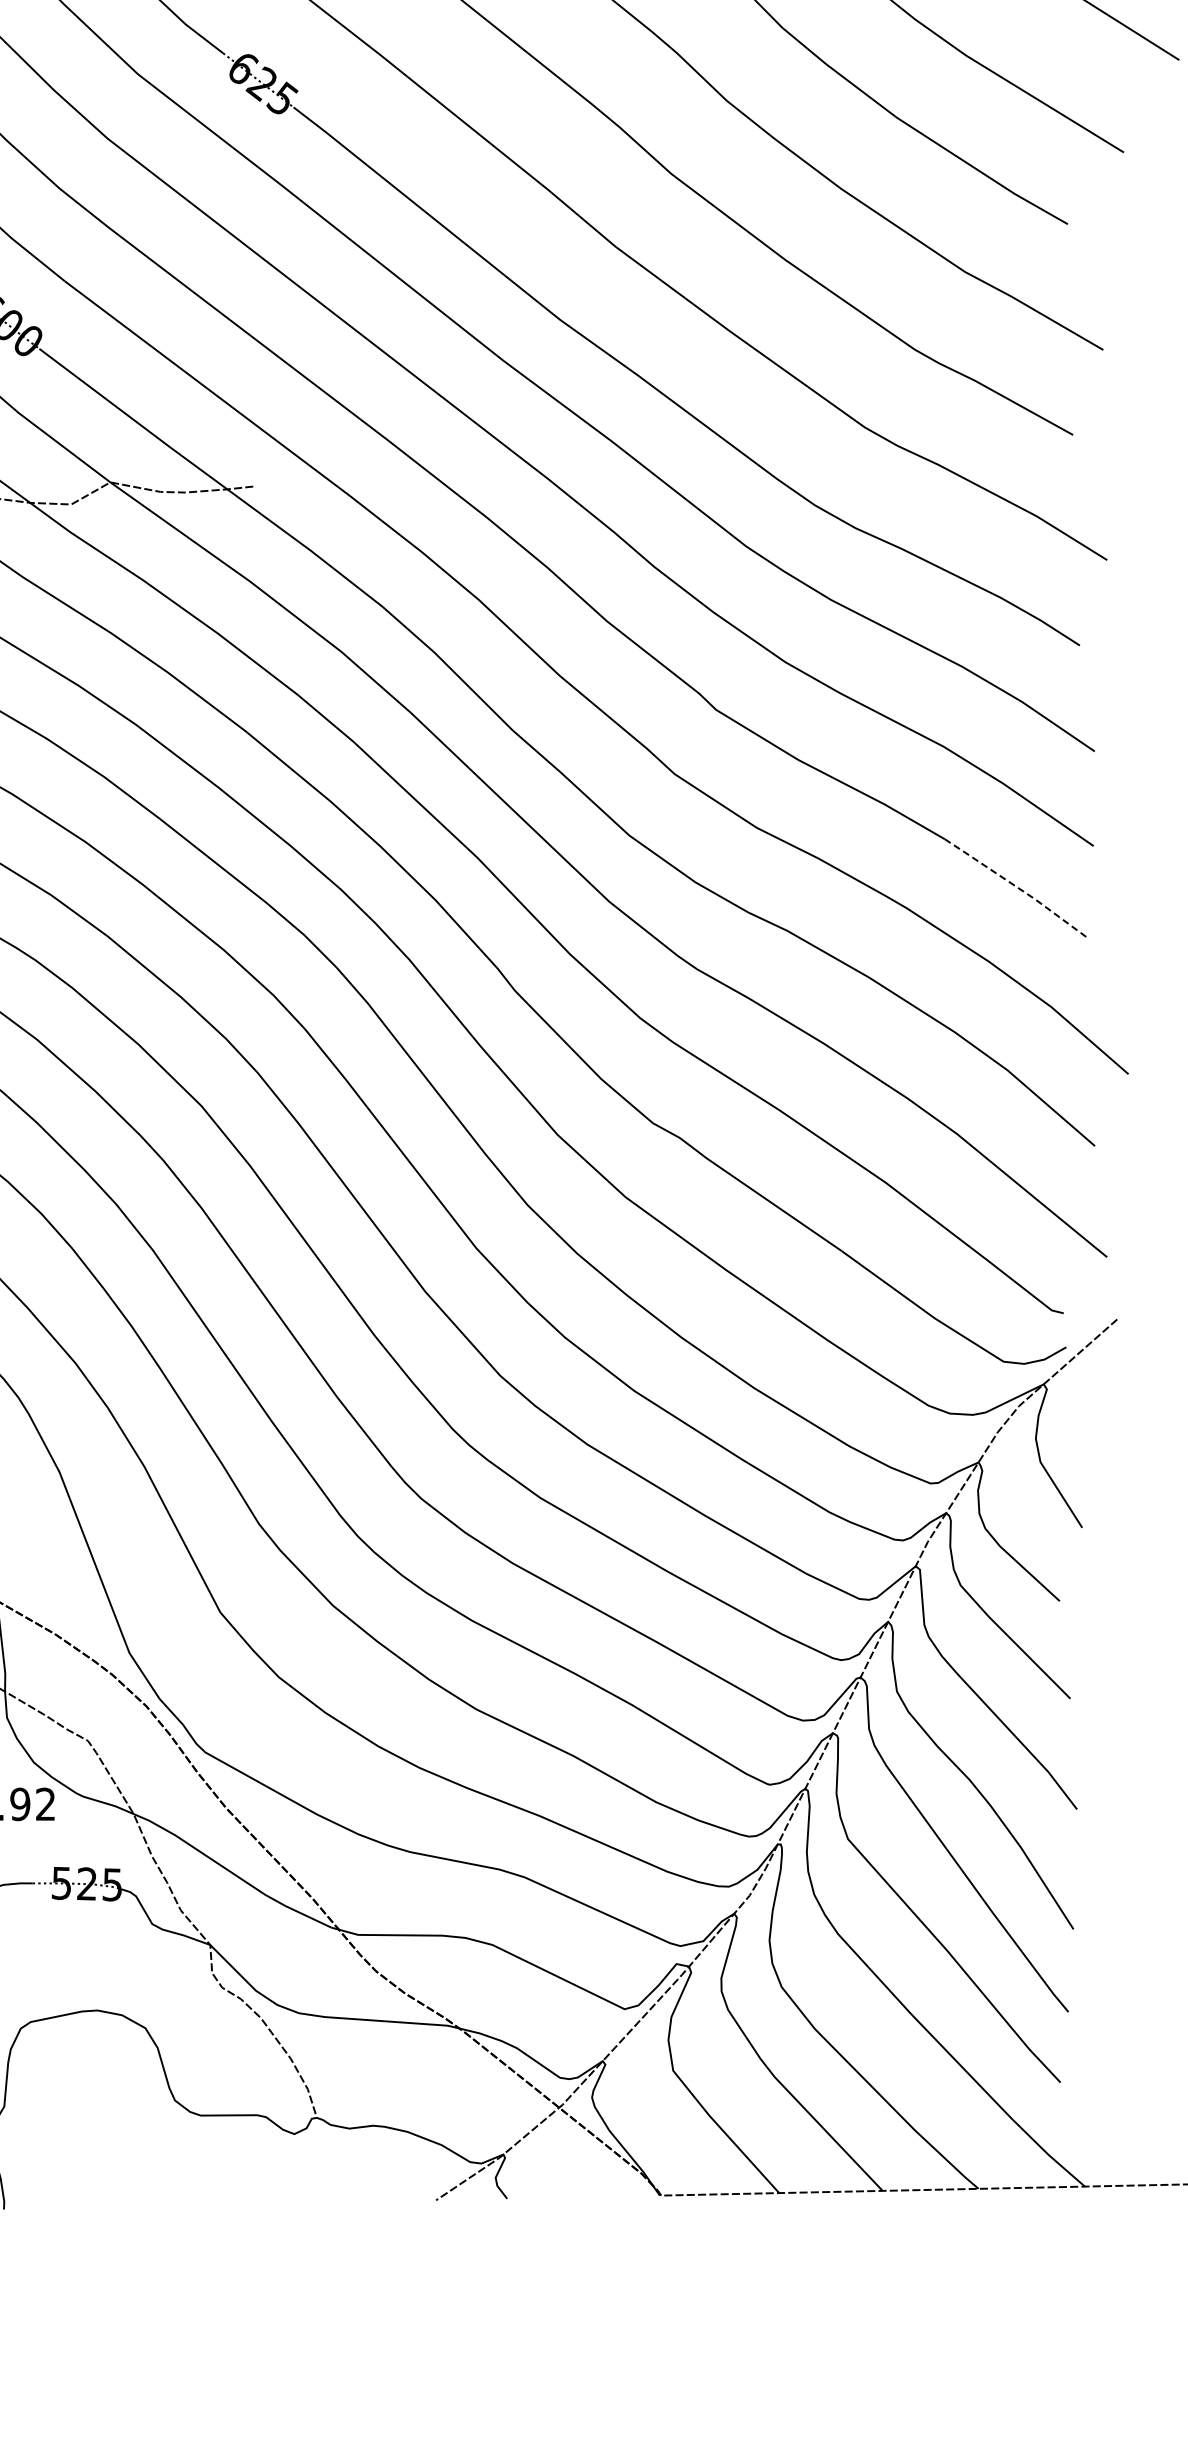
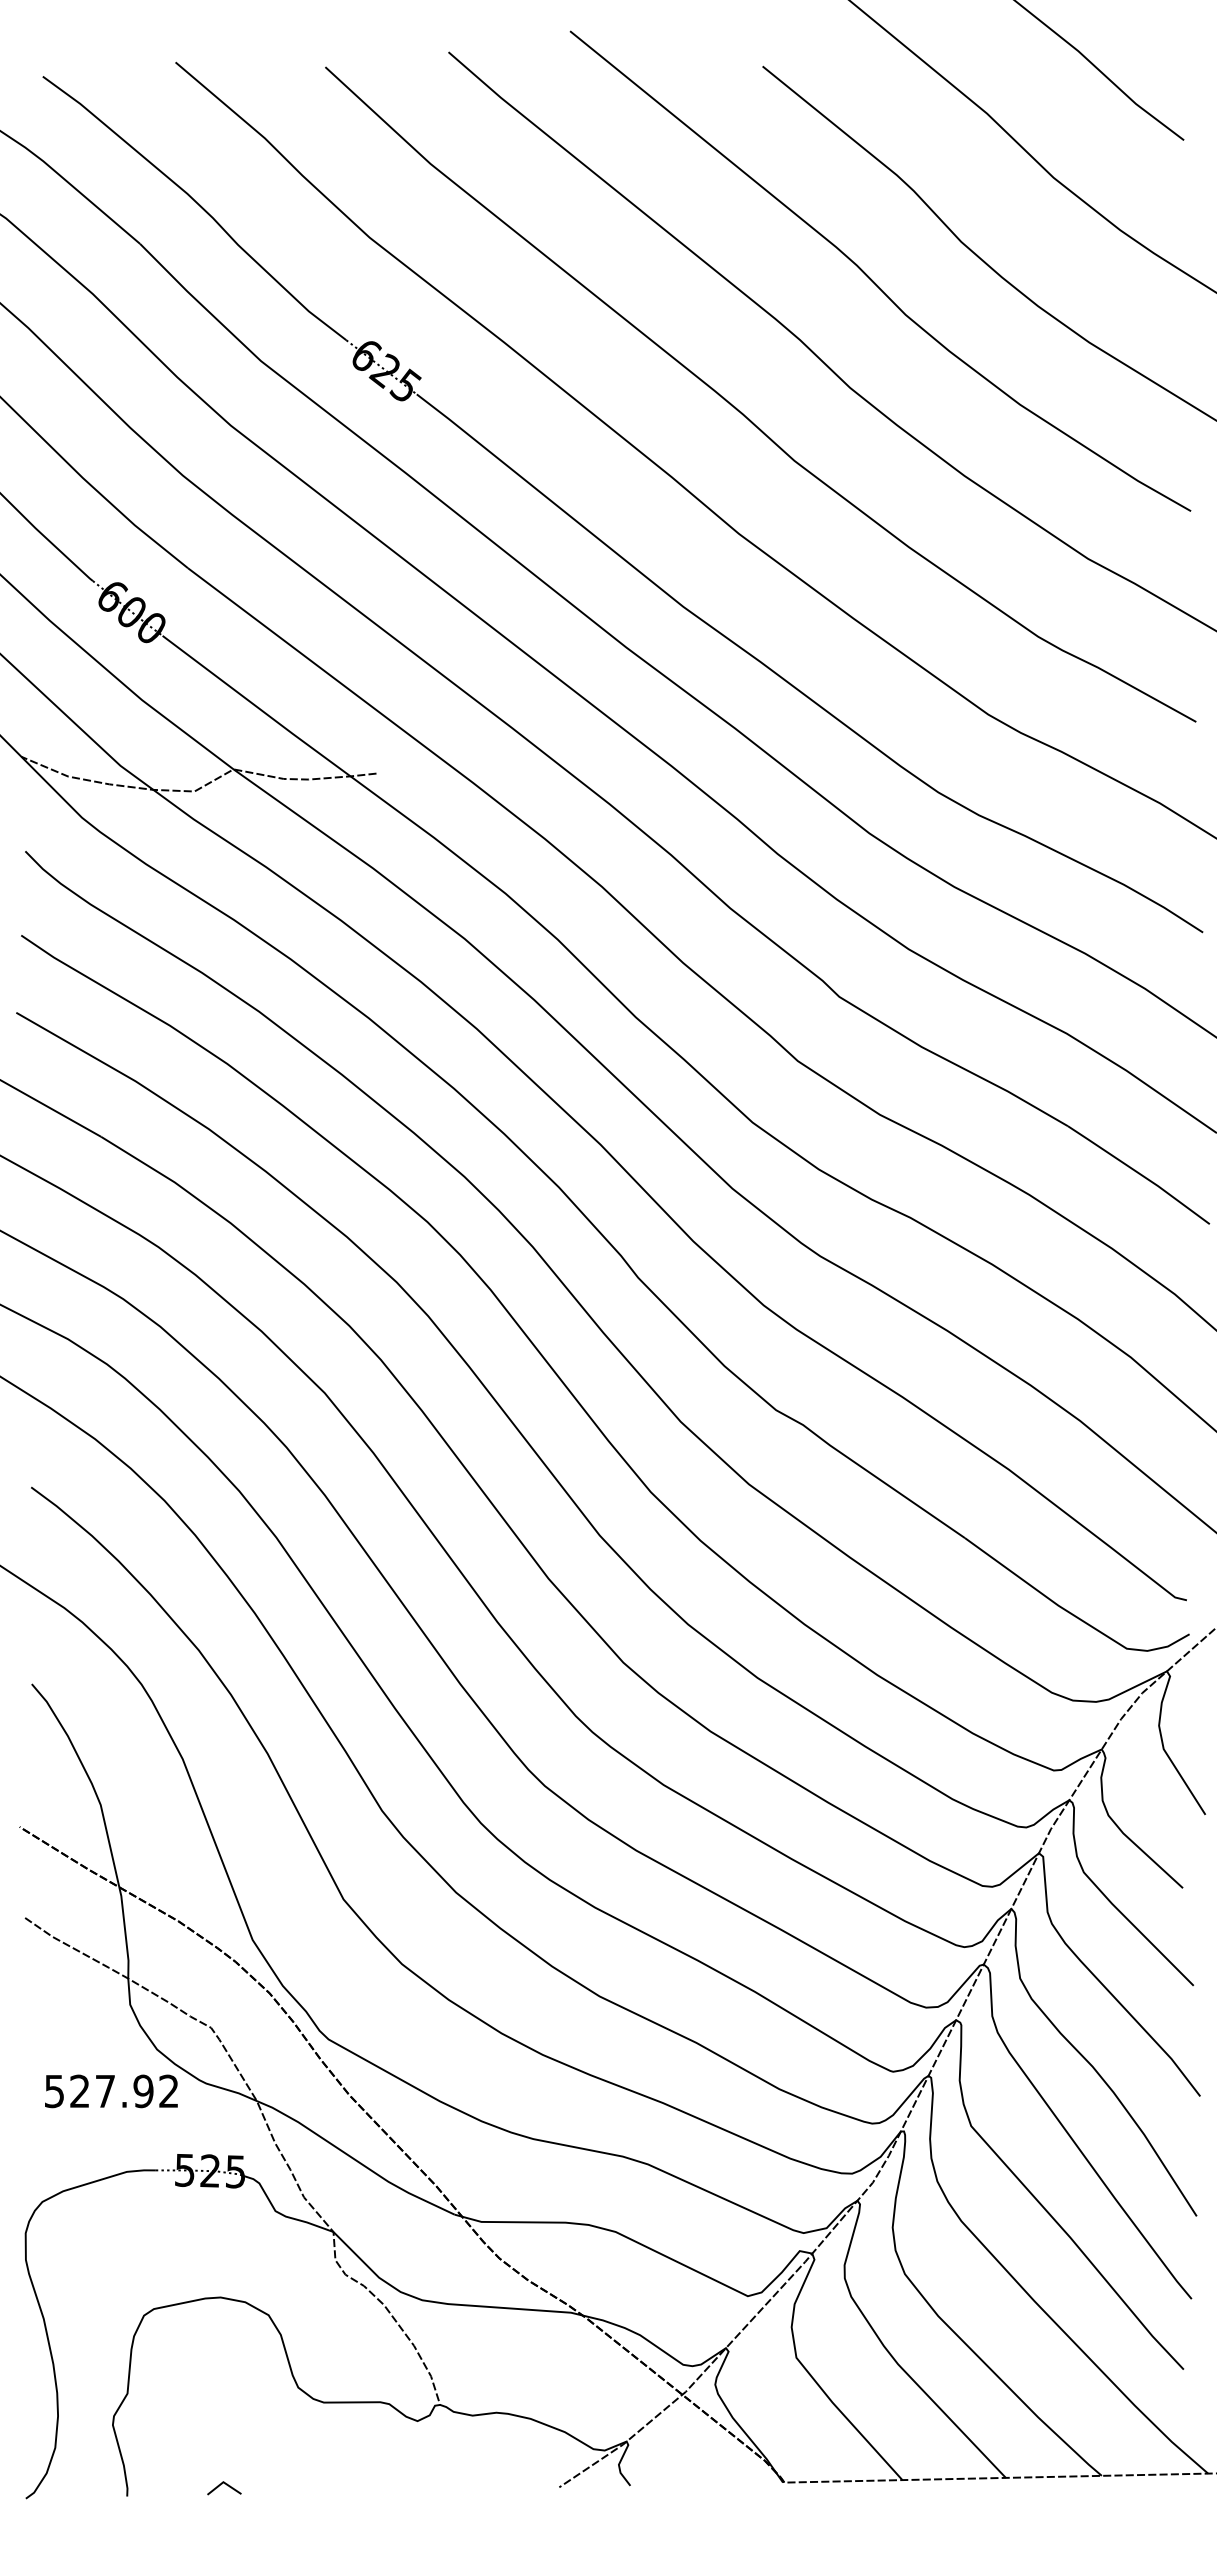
line: (1016, 887) -> (1139, 1174), dashed -> solid
line: (103, 2198) -> (226, 2485), added

